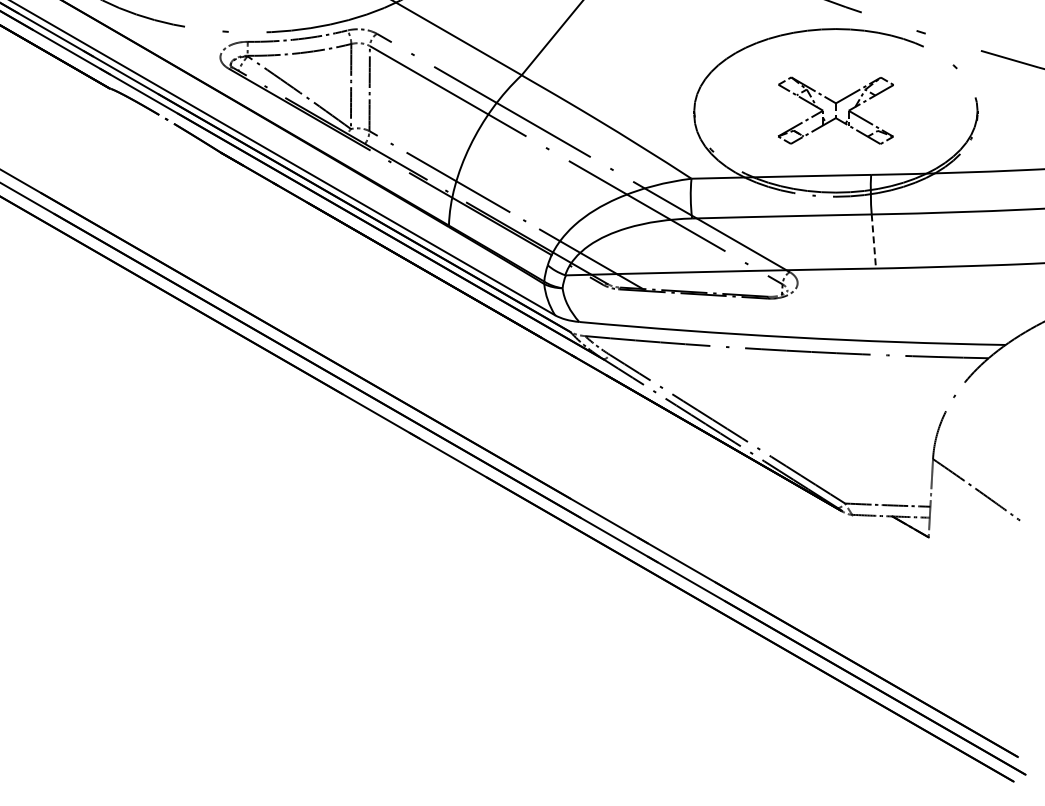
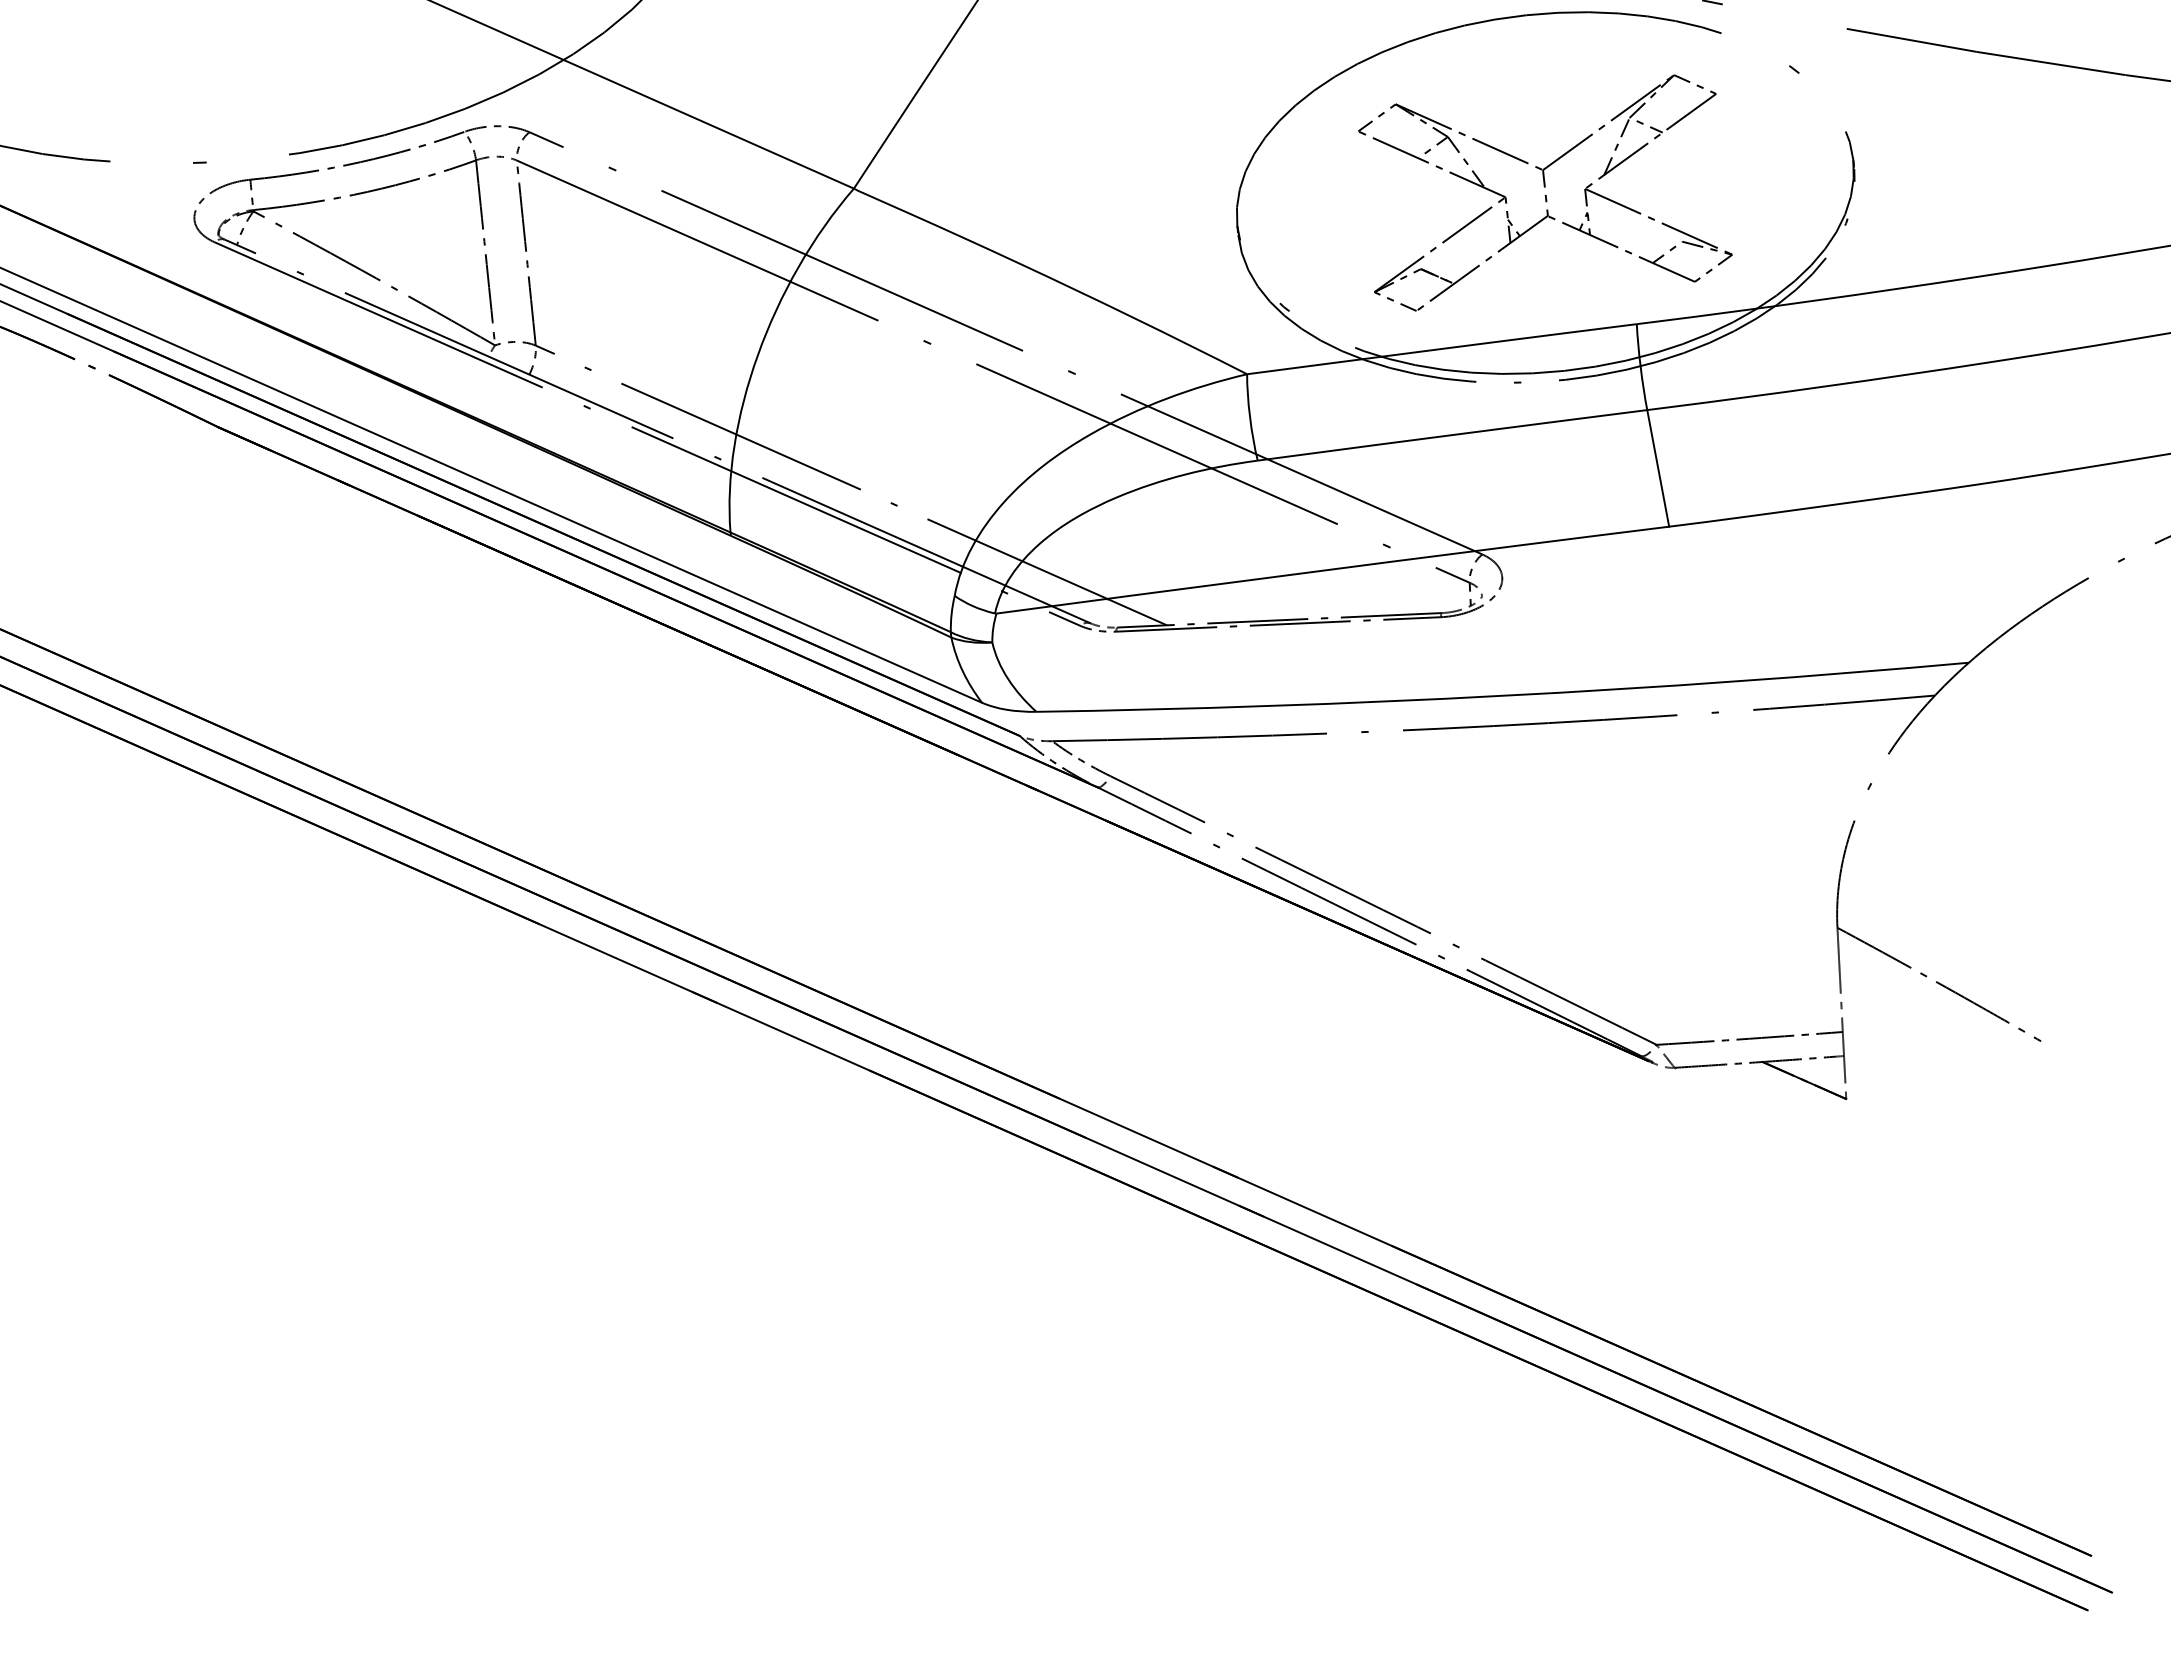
part: (835, 110) -> (1544, 192), size x1.43
line: (873, 242) -> (1657, 470), dashed -> solid

